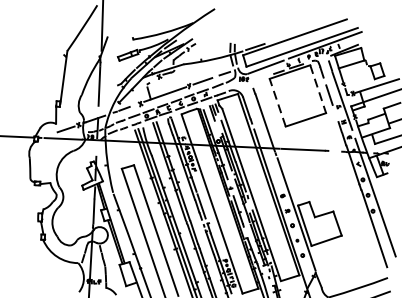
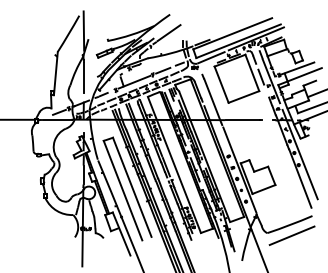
line: (211, 33) -> (168, 33), added
line: (318, 89) -> (252, 73), dashed -> solid
line: (277, 102) -> (221, 84), dashed -> solid

